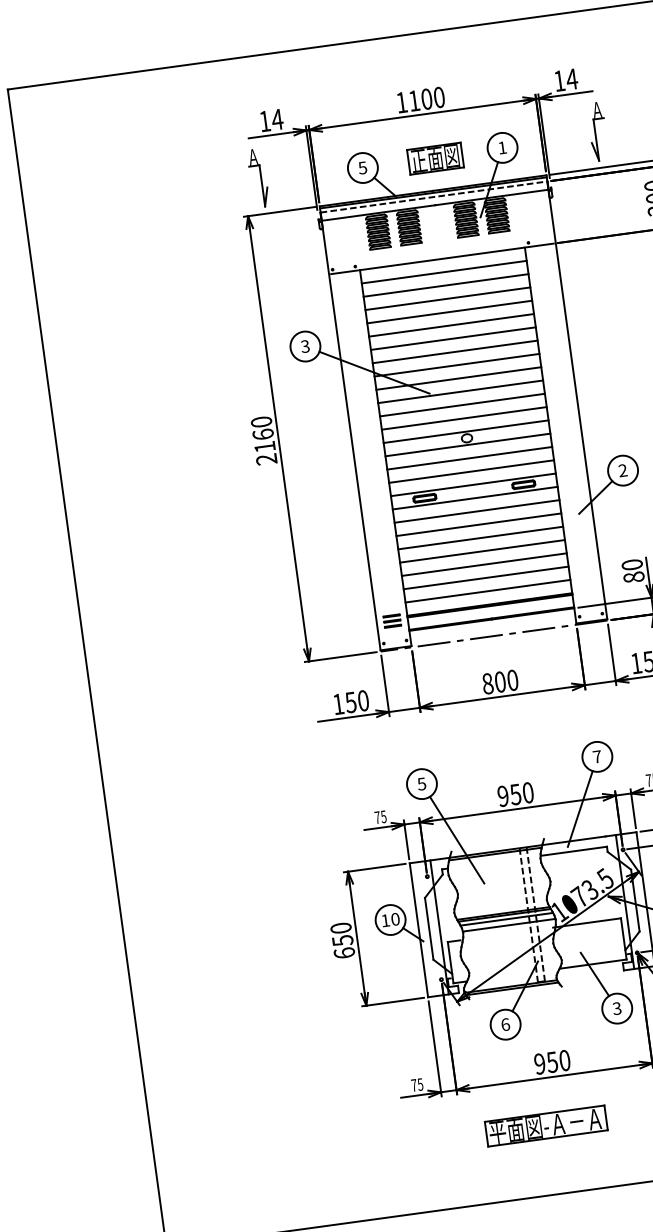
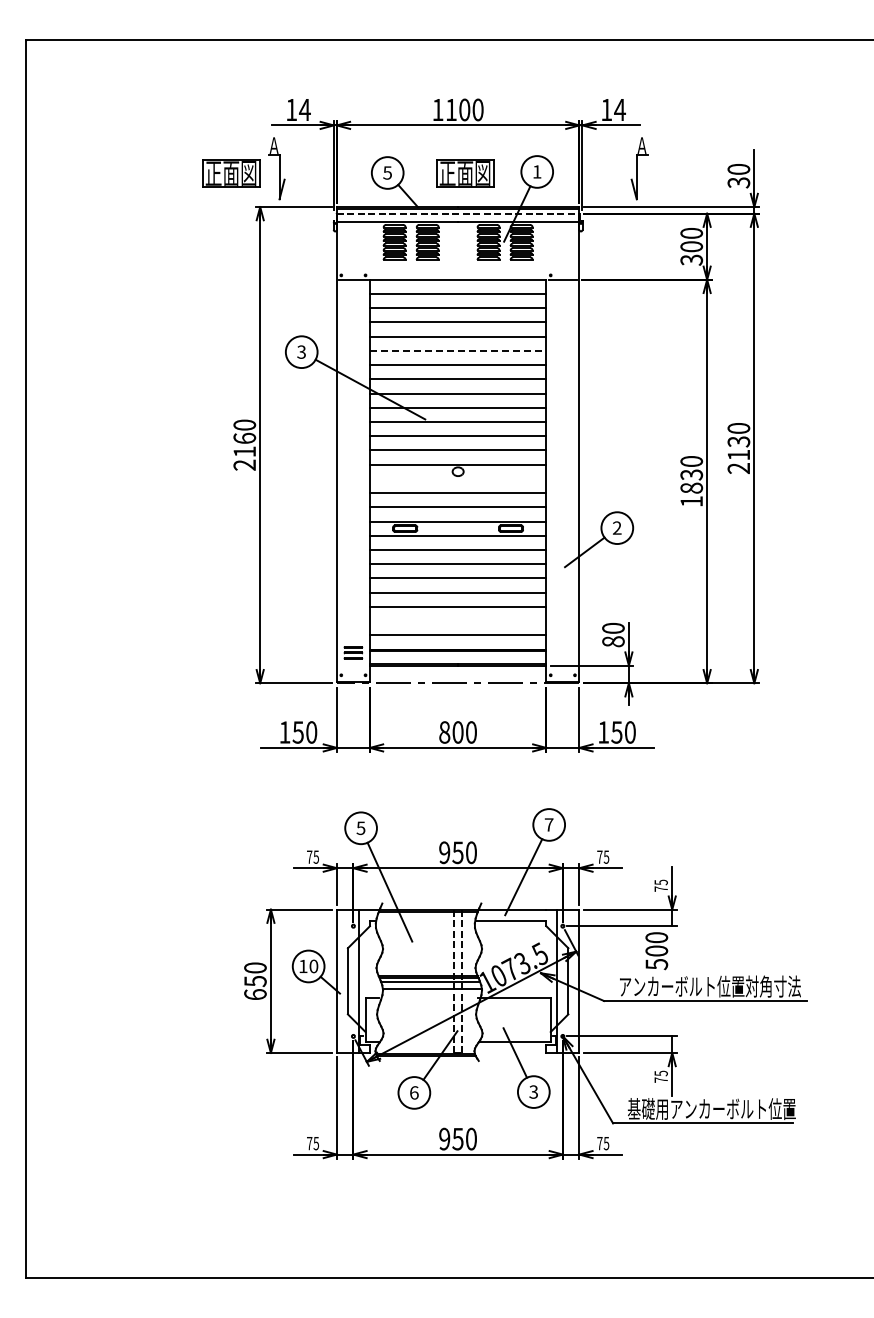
part: (216, 188) -> (231, 173), added
line: (451, 324) -> (458, 350), solid -> dashed
line: (467, 444) -> (457, 478), removed
line: (485, 578) -> (457, 621), removed
part: (546, 1125) -> (442, 1204), removed

